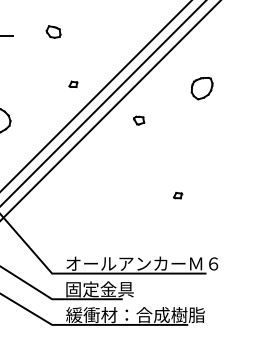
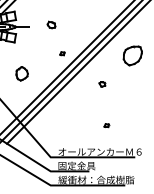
part: (201, 87) -> (132, 55), size x1.6
part: (139, 120) -> (102, 84), moved
part: (177, 195) -> (106, 125), moved

